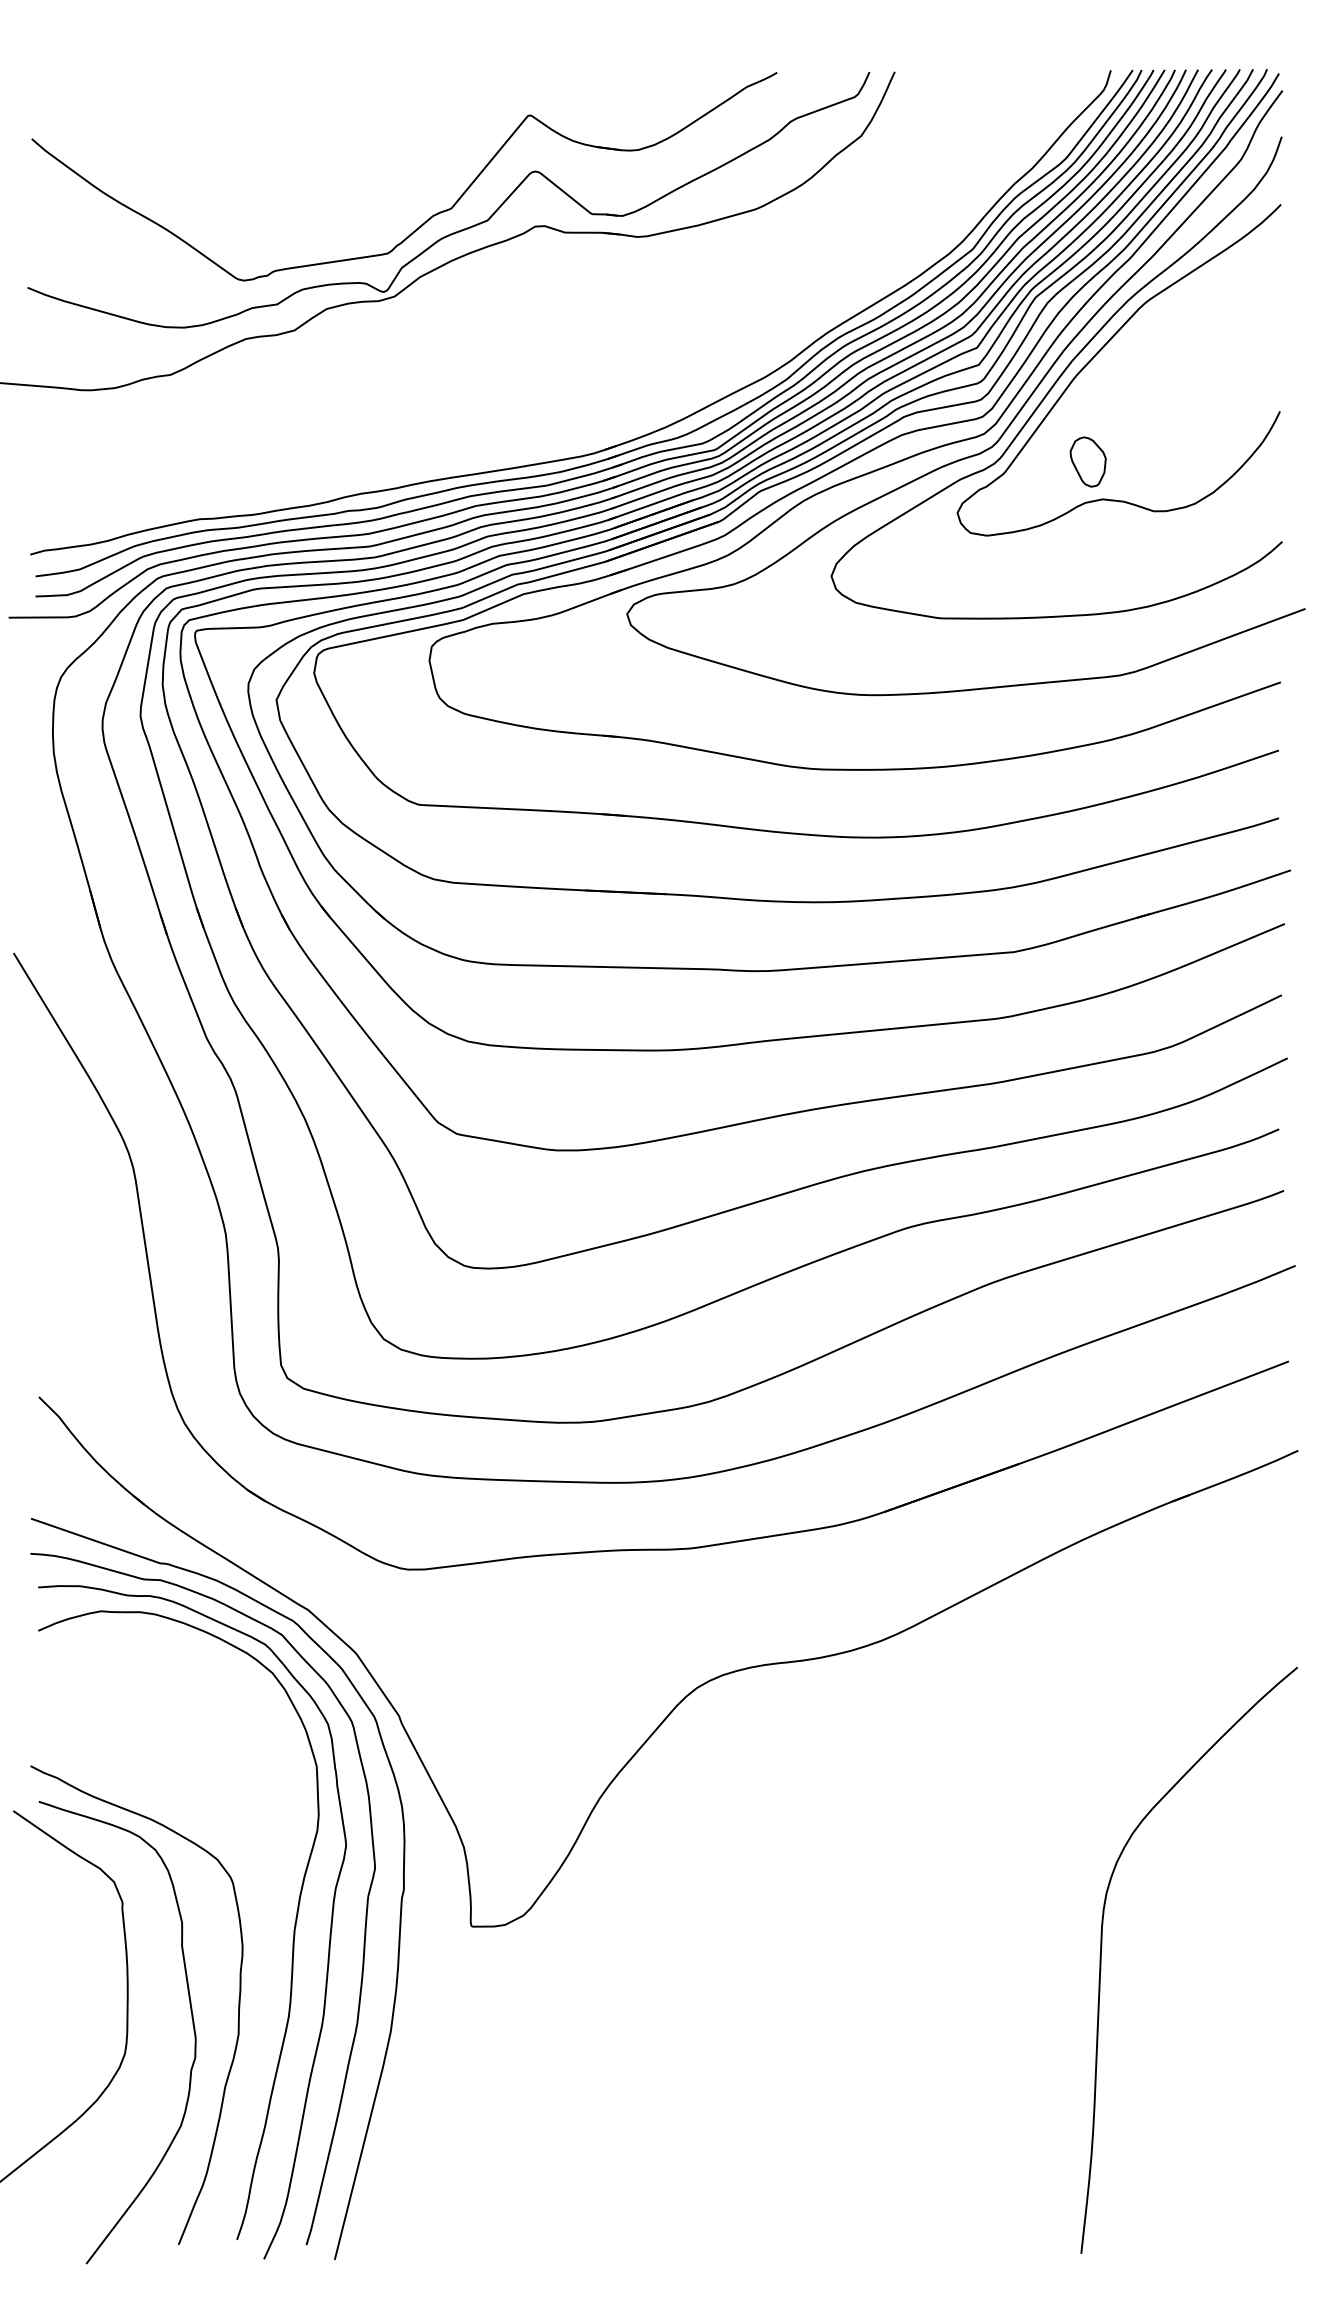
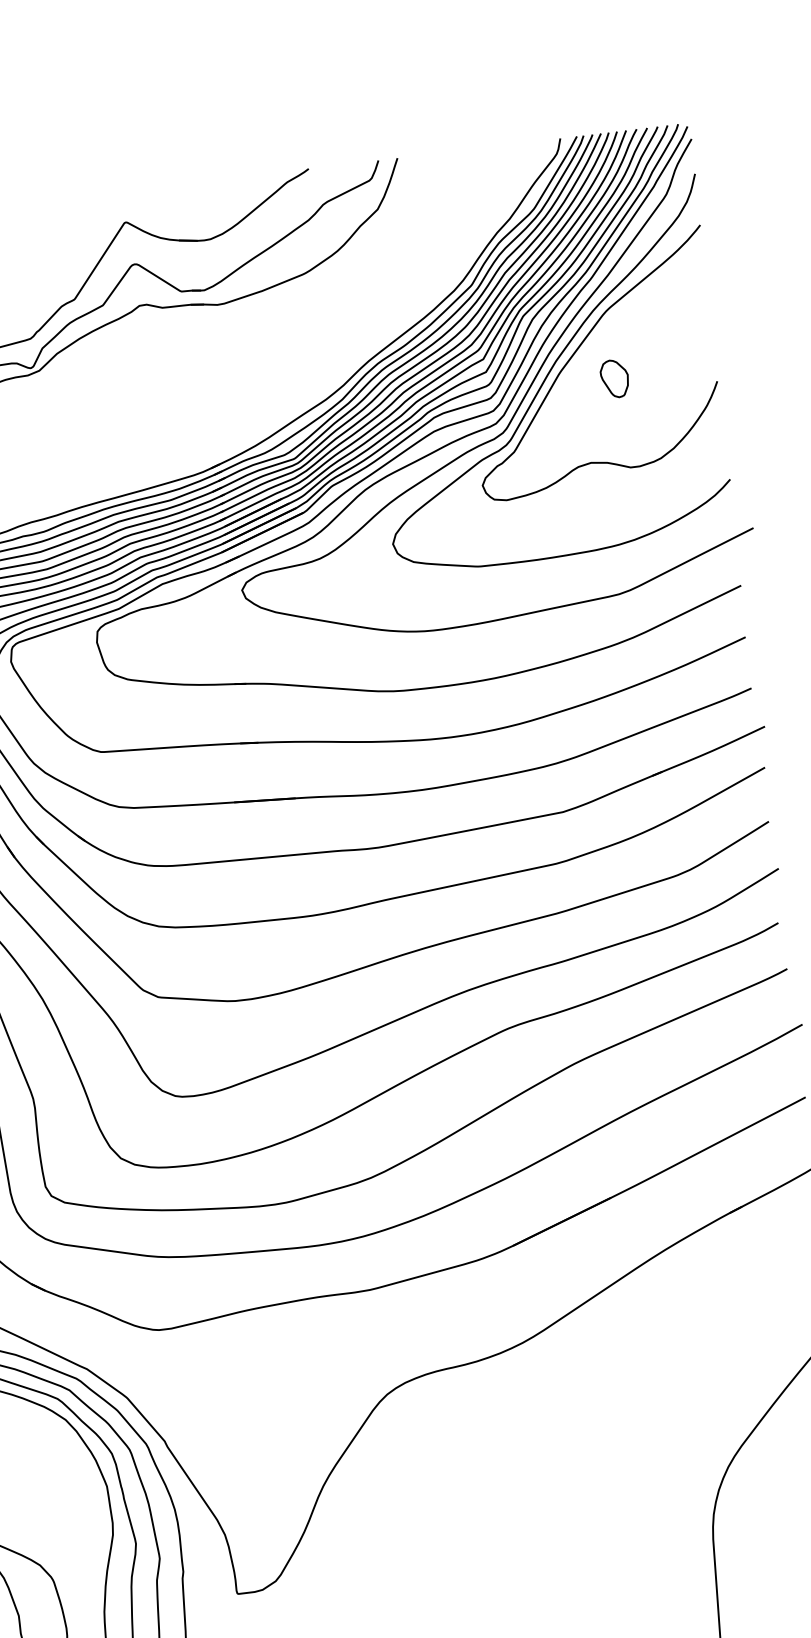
part: (1087, 461) -> (614, 378), moved

